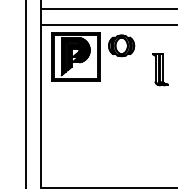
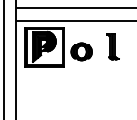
part: (121, 45) -> (81, 51), moved
part: (160, 69) -> (113, 46), moved

